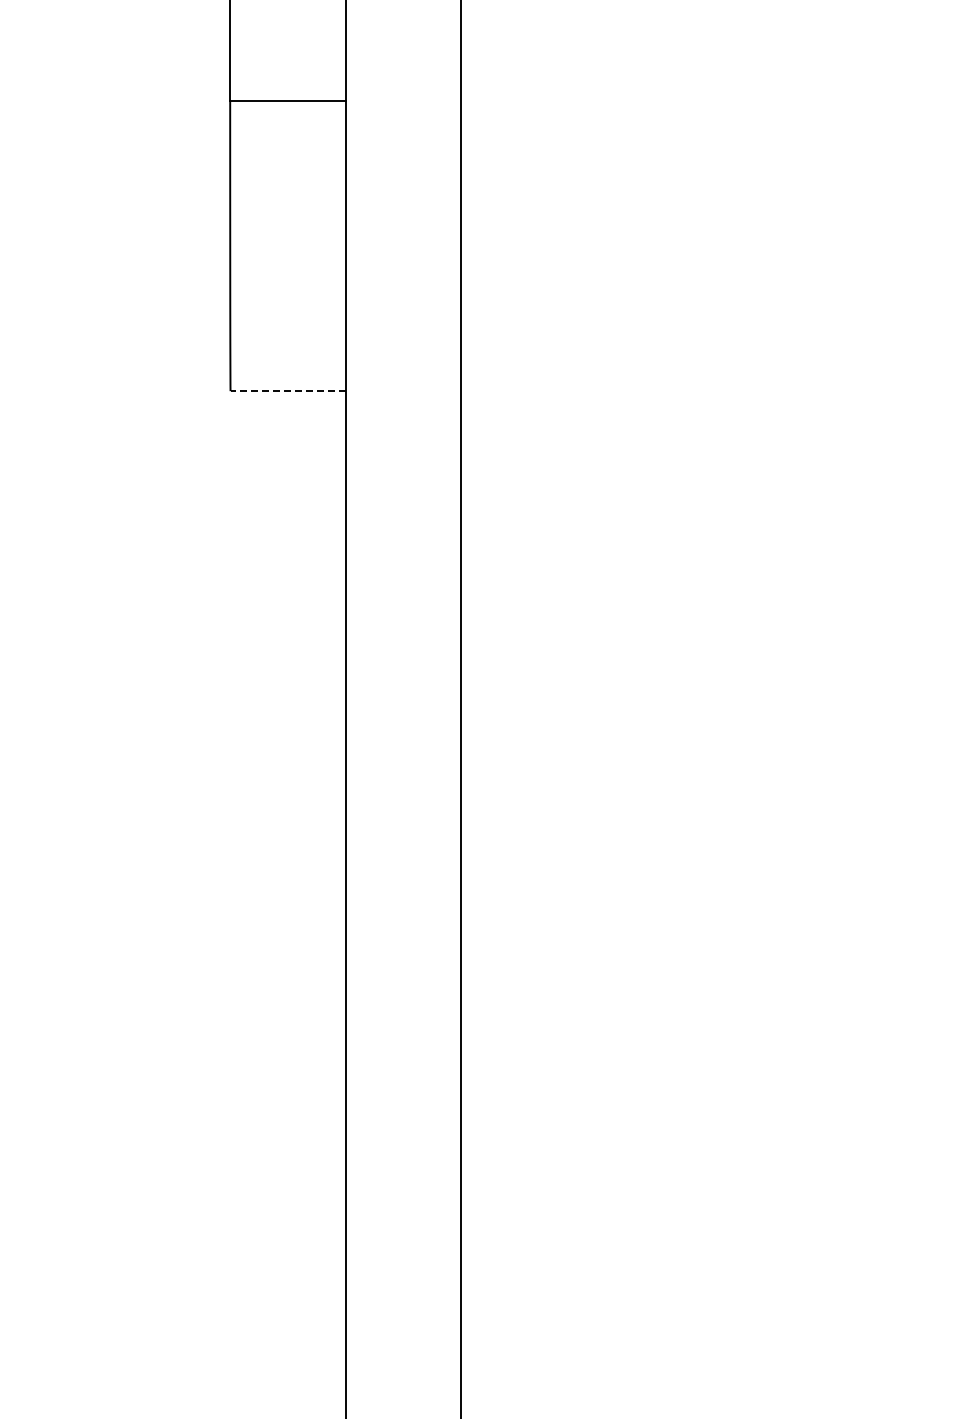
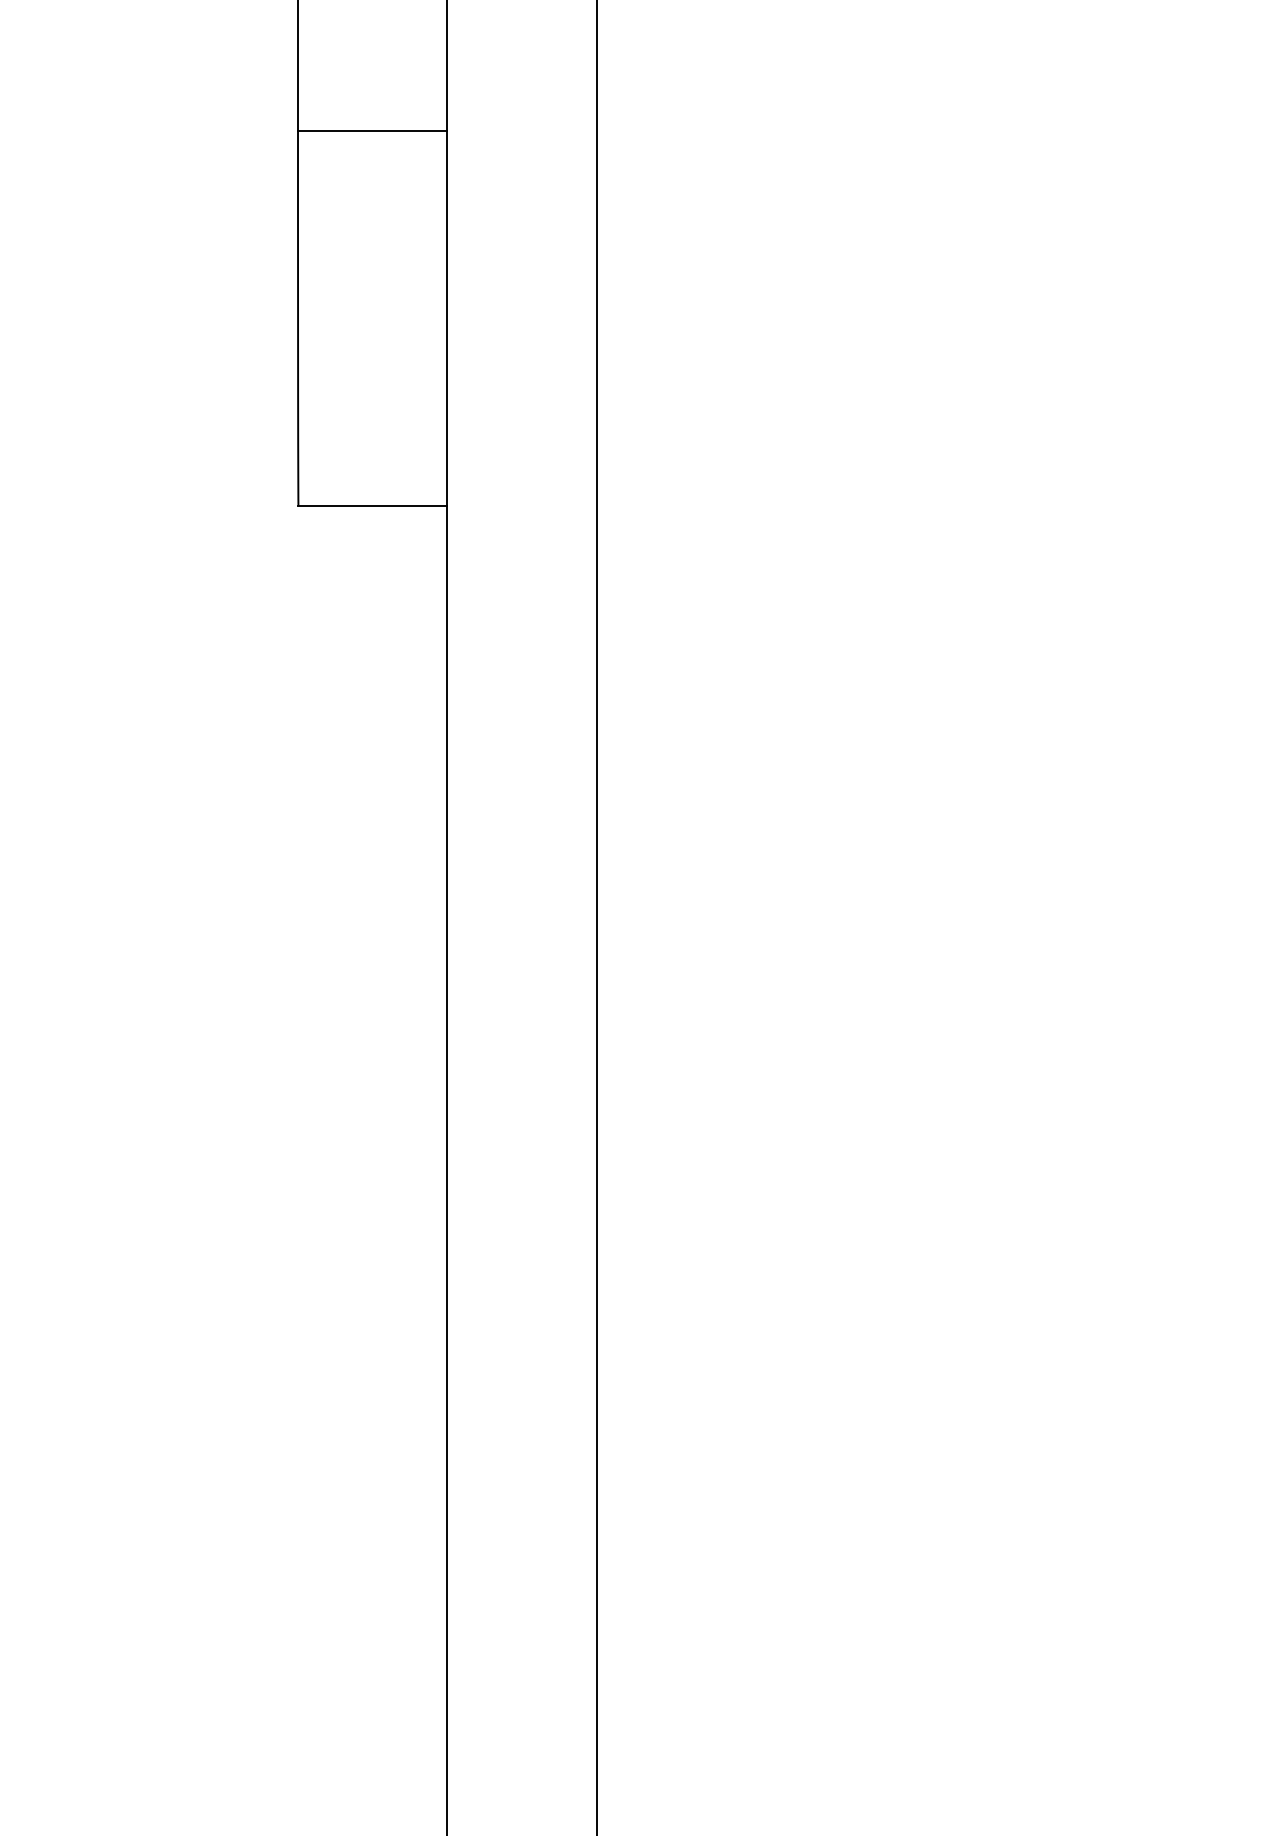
line: (288, 391) -> (373, 506), dashed -> solid

